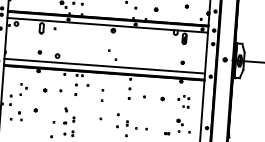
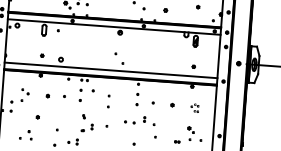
part: (183, 101) -> (194, 107), size x0.6
part: (69, 115) -> (87, 122), moved
part: (15, 116) -> (24, 135), moved
part: (126, 124) -> (143, 120), moved

